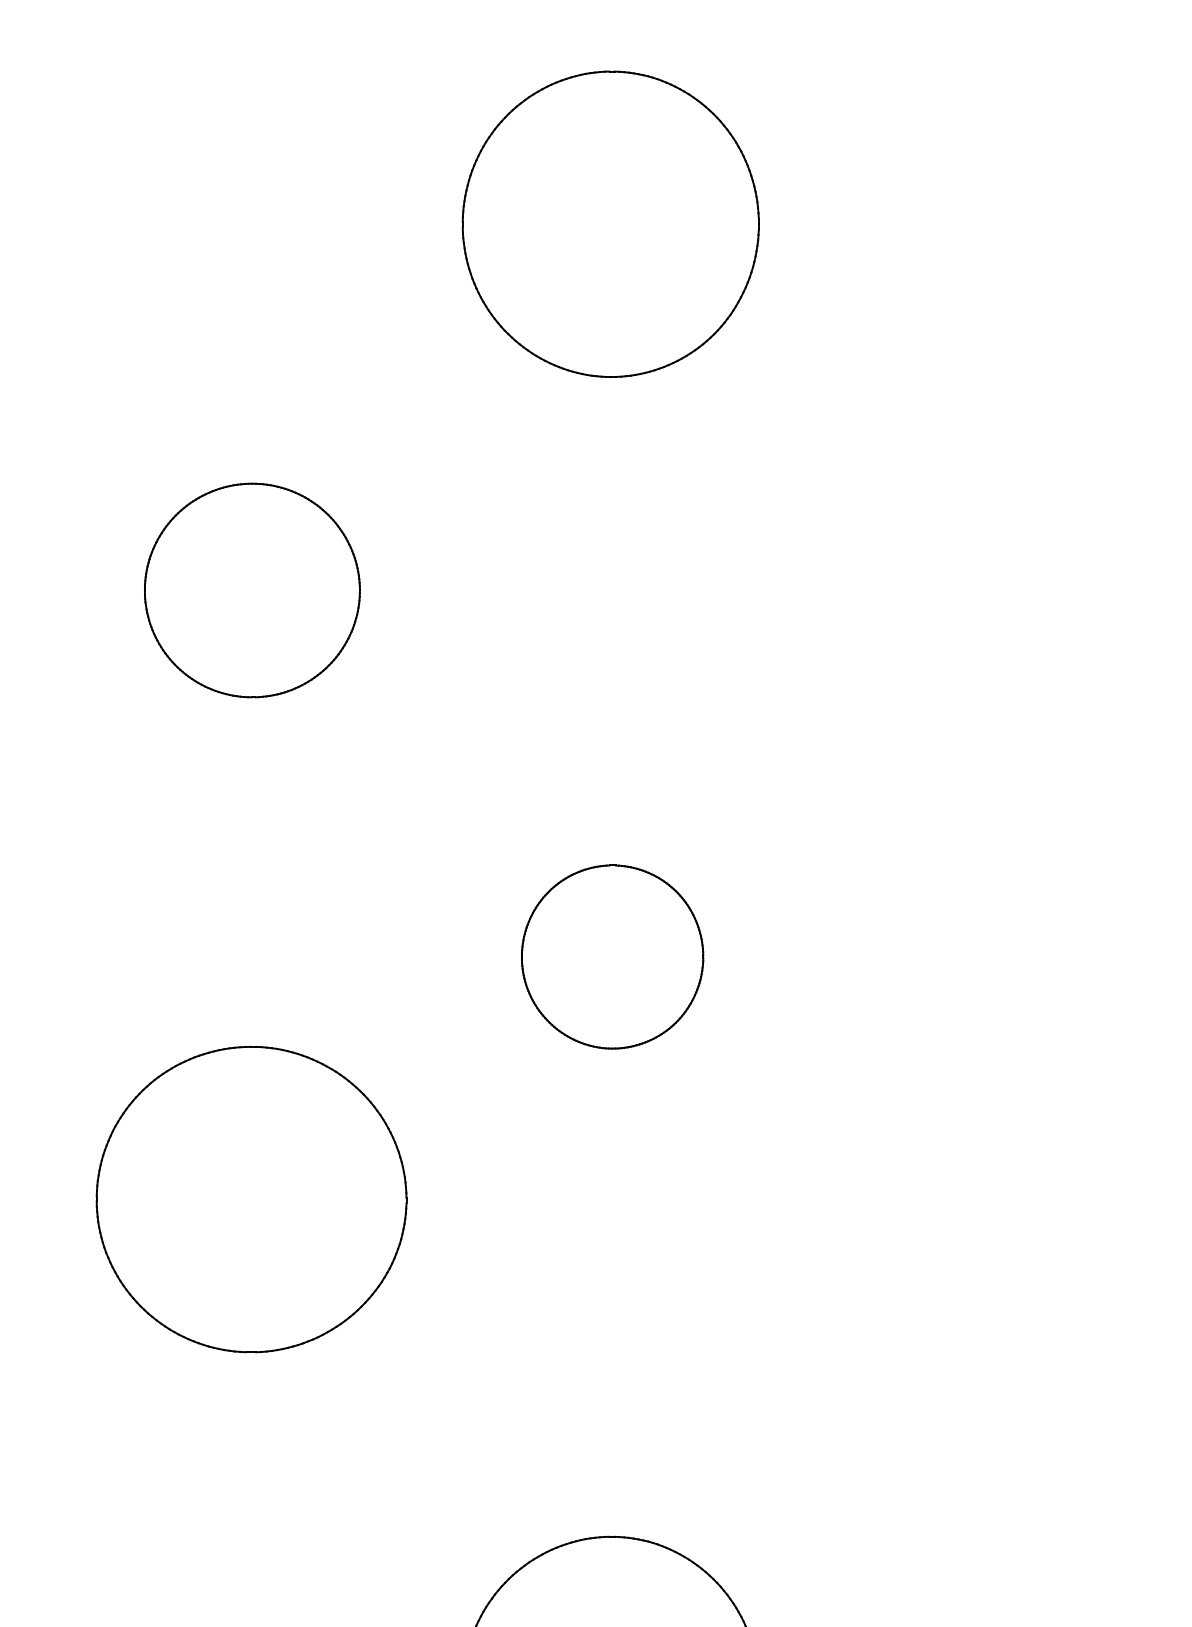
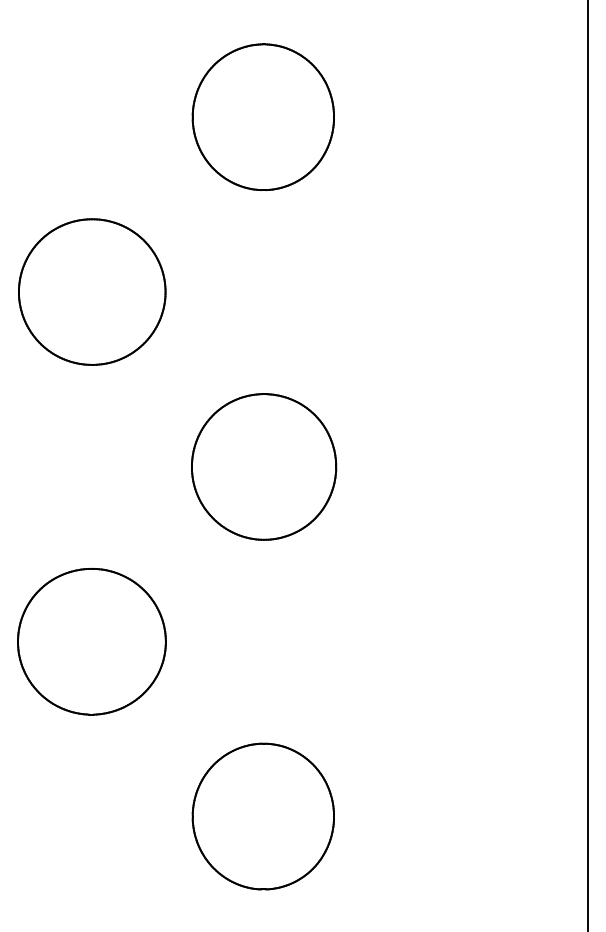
part: (252, 589) -> (92, 291), size x1.43
part: (613, 955) -> (264, 466), size x1.67
part: (250, 1199) -> (91, 641), moved

